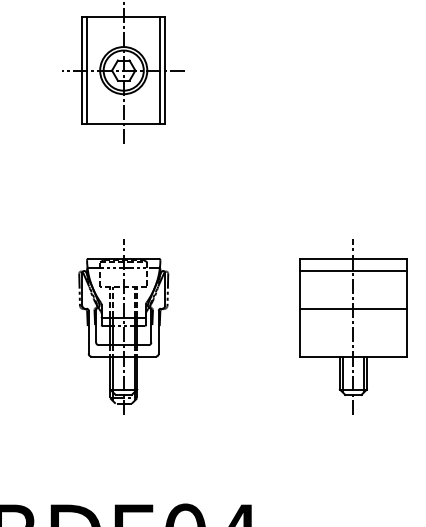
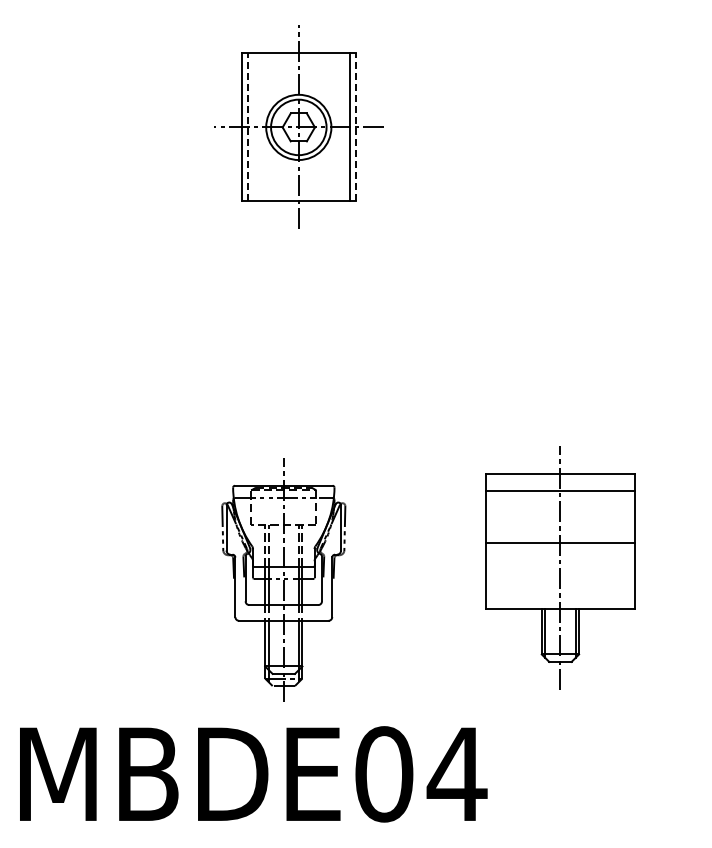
line: (87, 69) -> (248, 126), solid -> dashed
line: (165, 69) -> (356, 126), solid -> dashed
part: (123, 326) -> (283, 579), moved
part: (353, 326) -> (560, 567), moved

